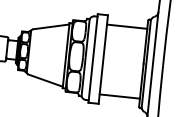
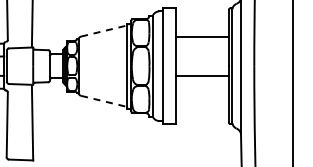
line: (51, 26) -> (104, 30), solid -> dashed
line: (127, 26) -> (202, 37), moved
line: (45, 80) -> (104, 101), solid -> dashed
line: (119, 96) -> (202, 75), moved

